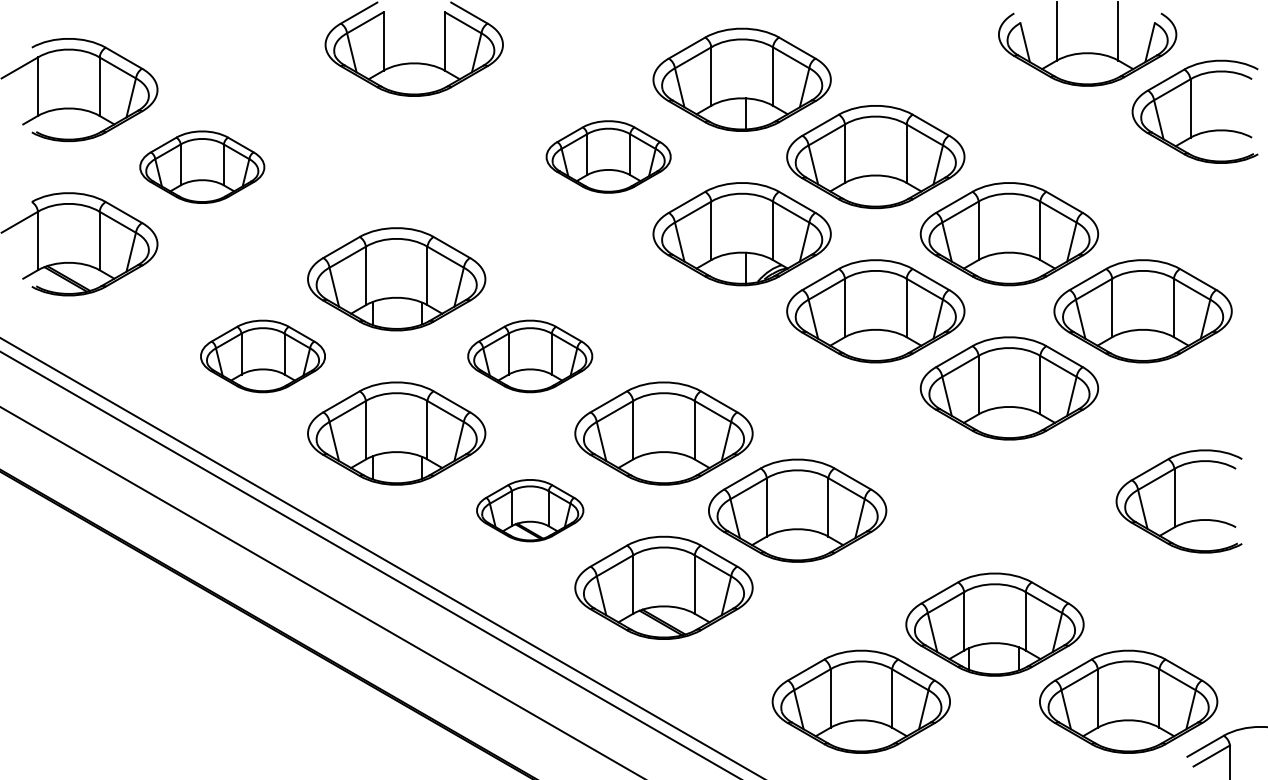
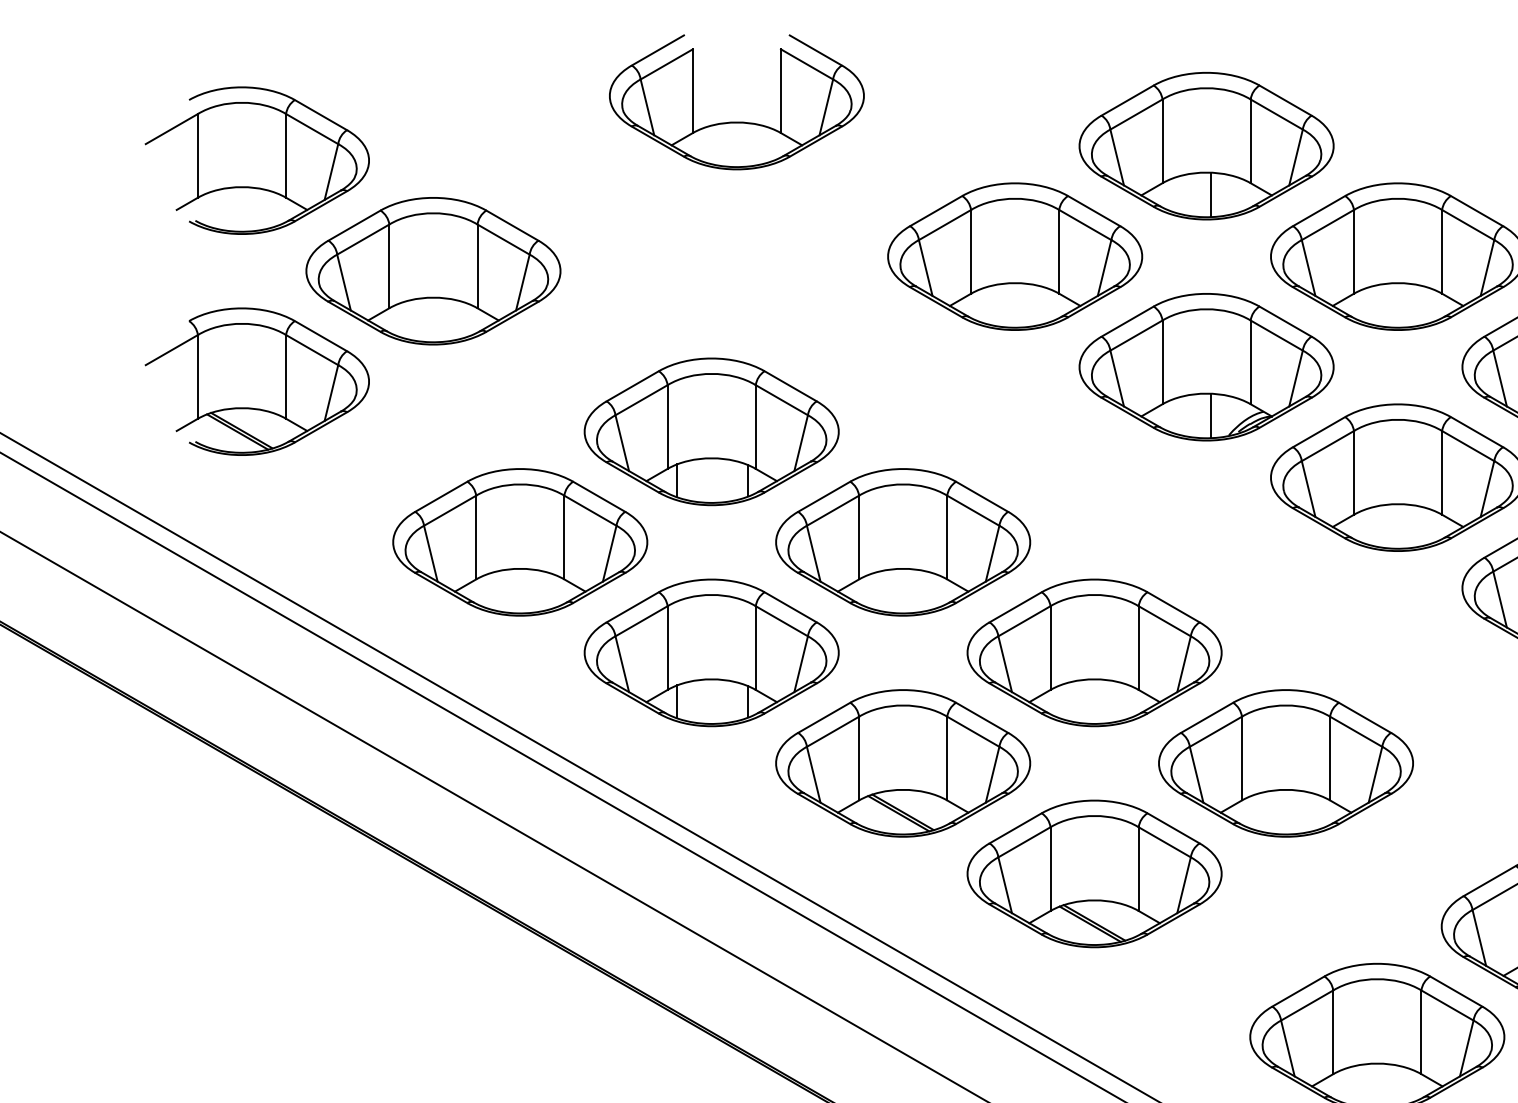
part: (608, 156) -> (1015, 255), size x1.43
part: (201, 167) -> (432, 271), size x1.43
part: (262, 356) -> (519, 542), size x1.43
part: (529, 356) -> (901, 542), size x1.43
part: (529, 510) -> (901, 763), size x1.67

